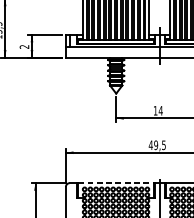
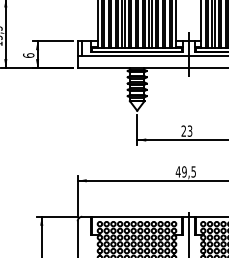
text: (24, 46) -> (28, 55), 2 -> 6
text: (157, 110) -> (186, 130), 14 -> 23
line: (116, 182) -> (137, 216), dashed -> solid

